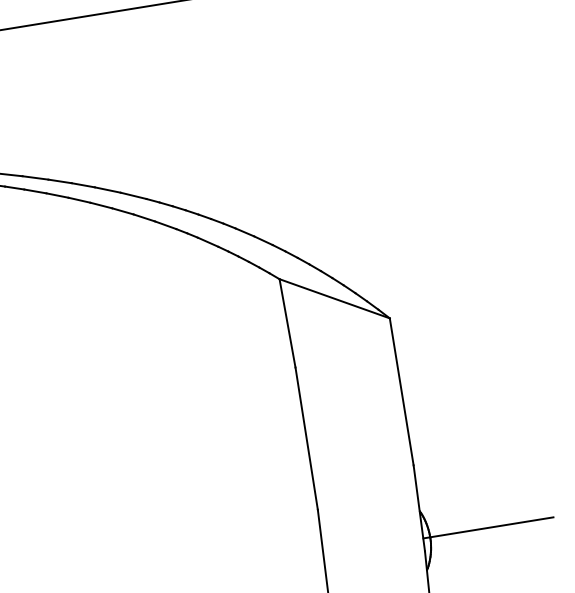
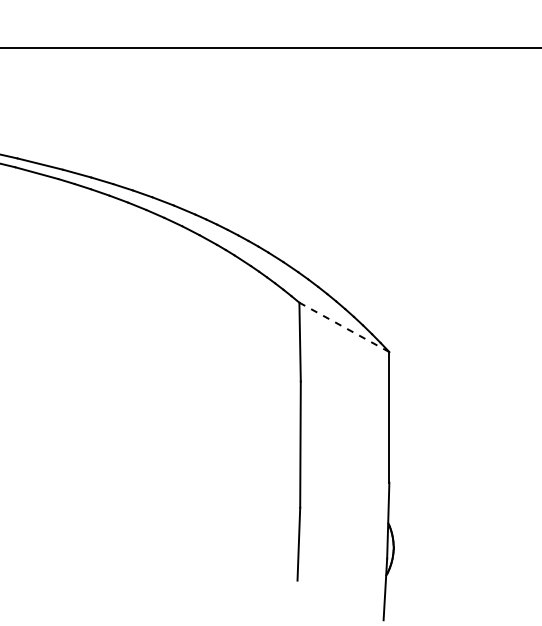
line: (333, 299) -> (343, 327), solid -> dashed
line: (488, 528) -> (445, 547), removed

